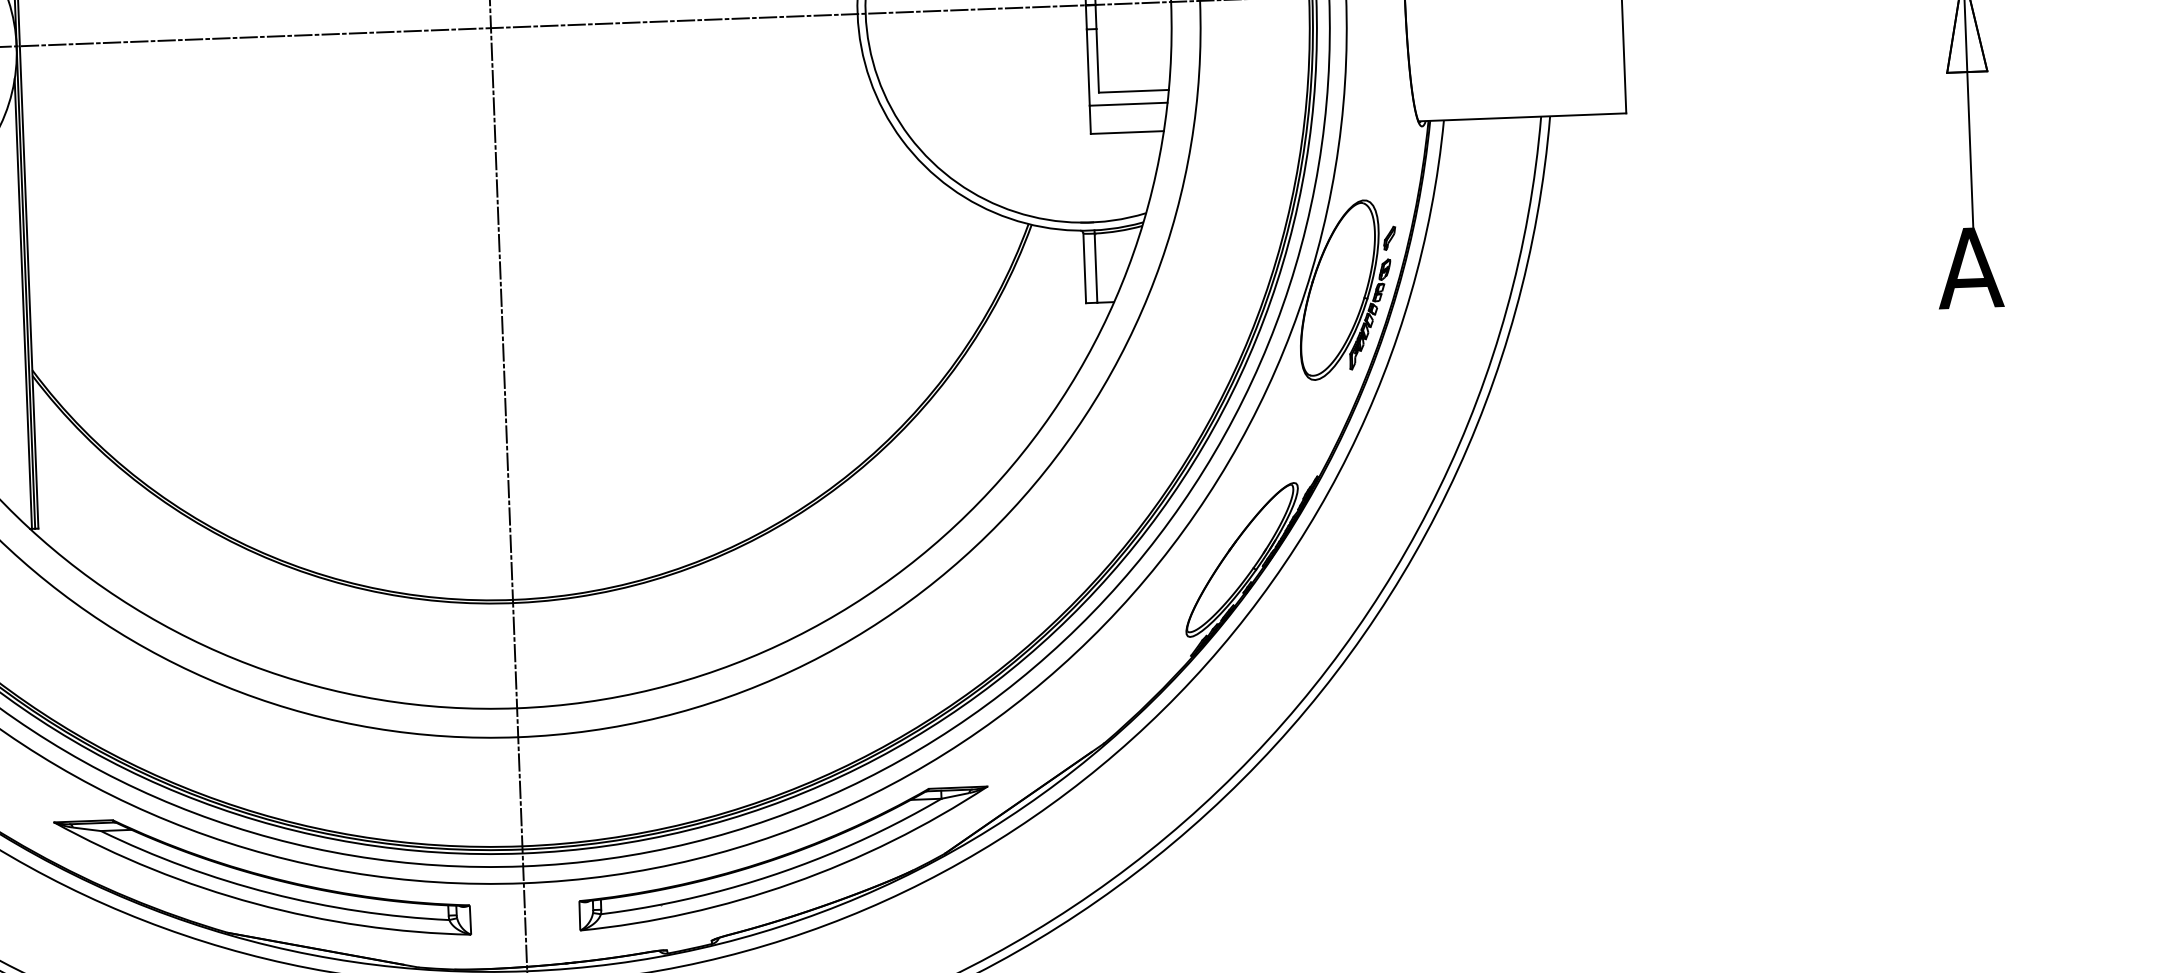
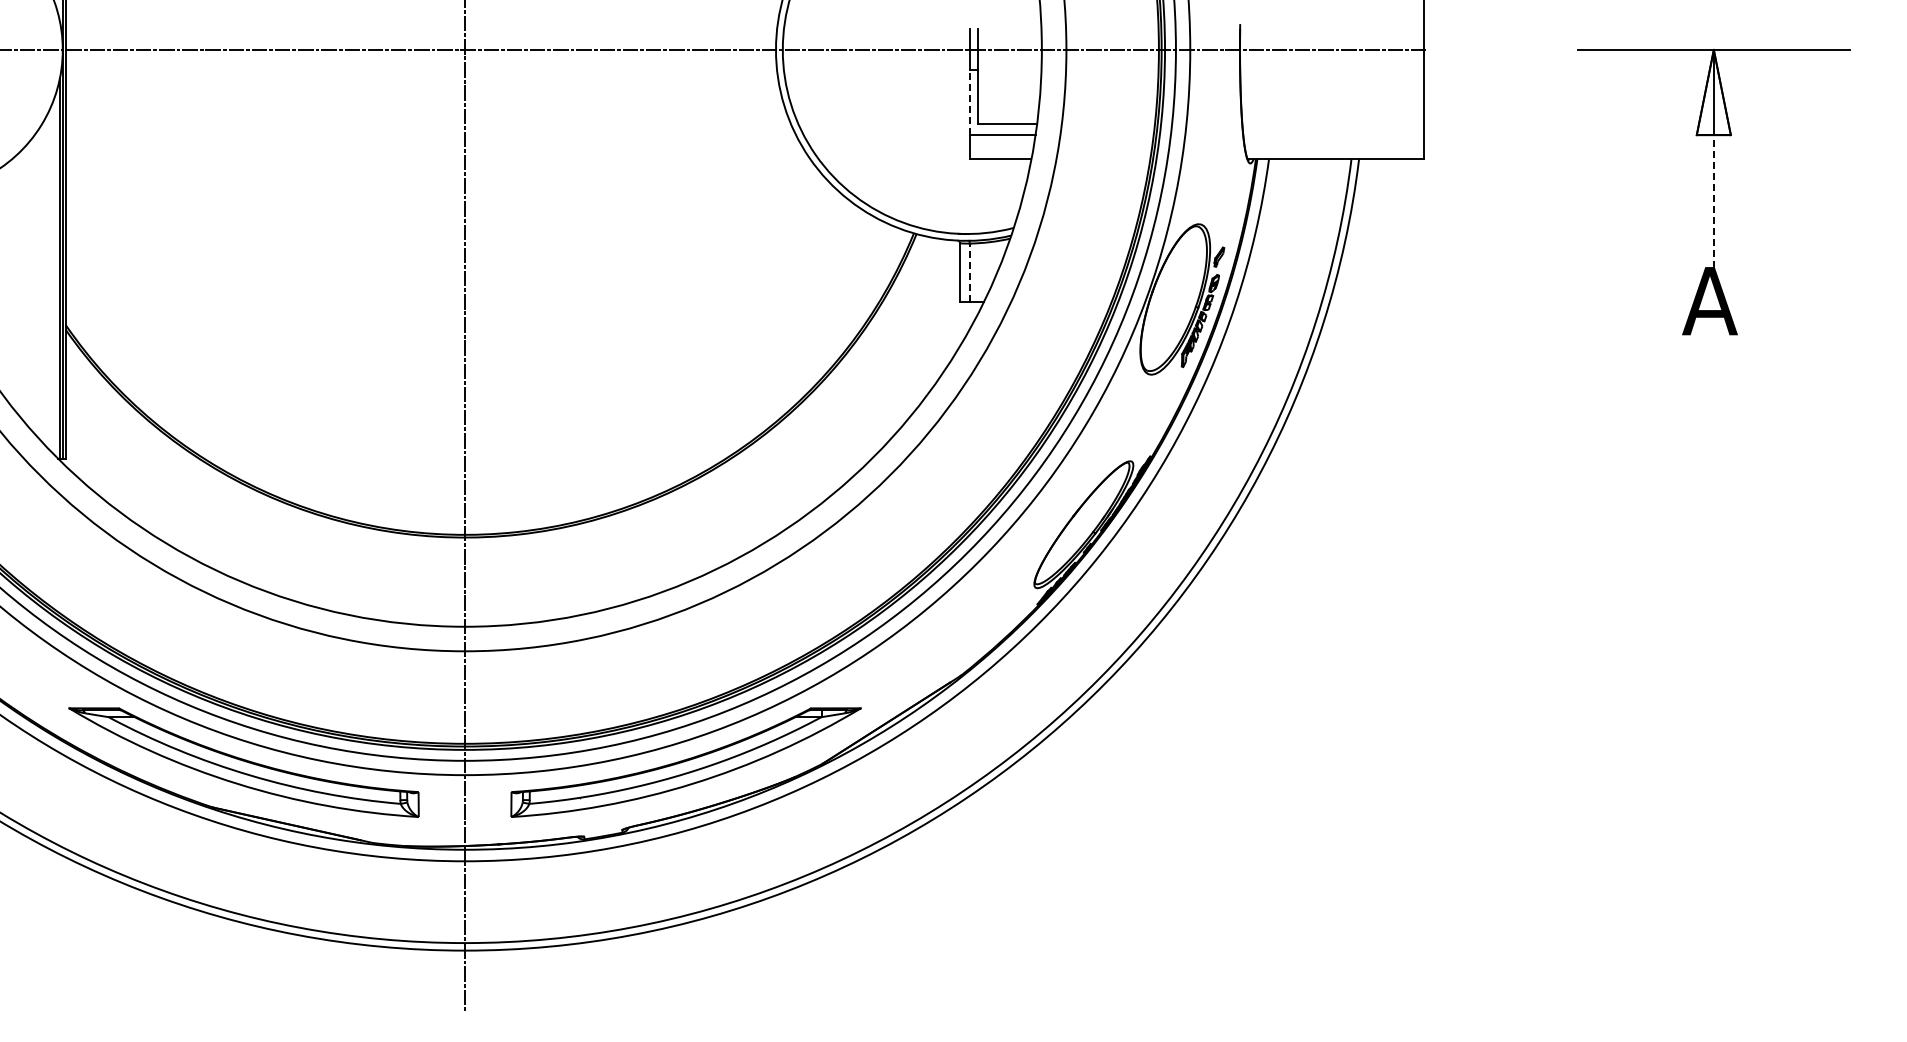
line: (1088, 67) -> (969, 102), solid -> dashed
line: (1969, 150) -> (1713, 201), solid -> dashed
line: (1095, 267) -> (969, 272), solid -> dashed

